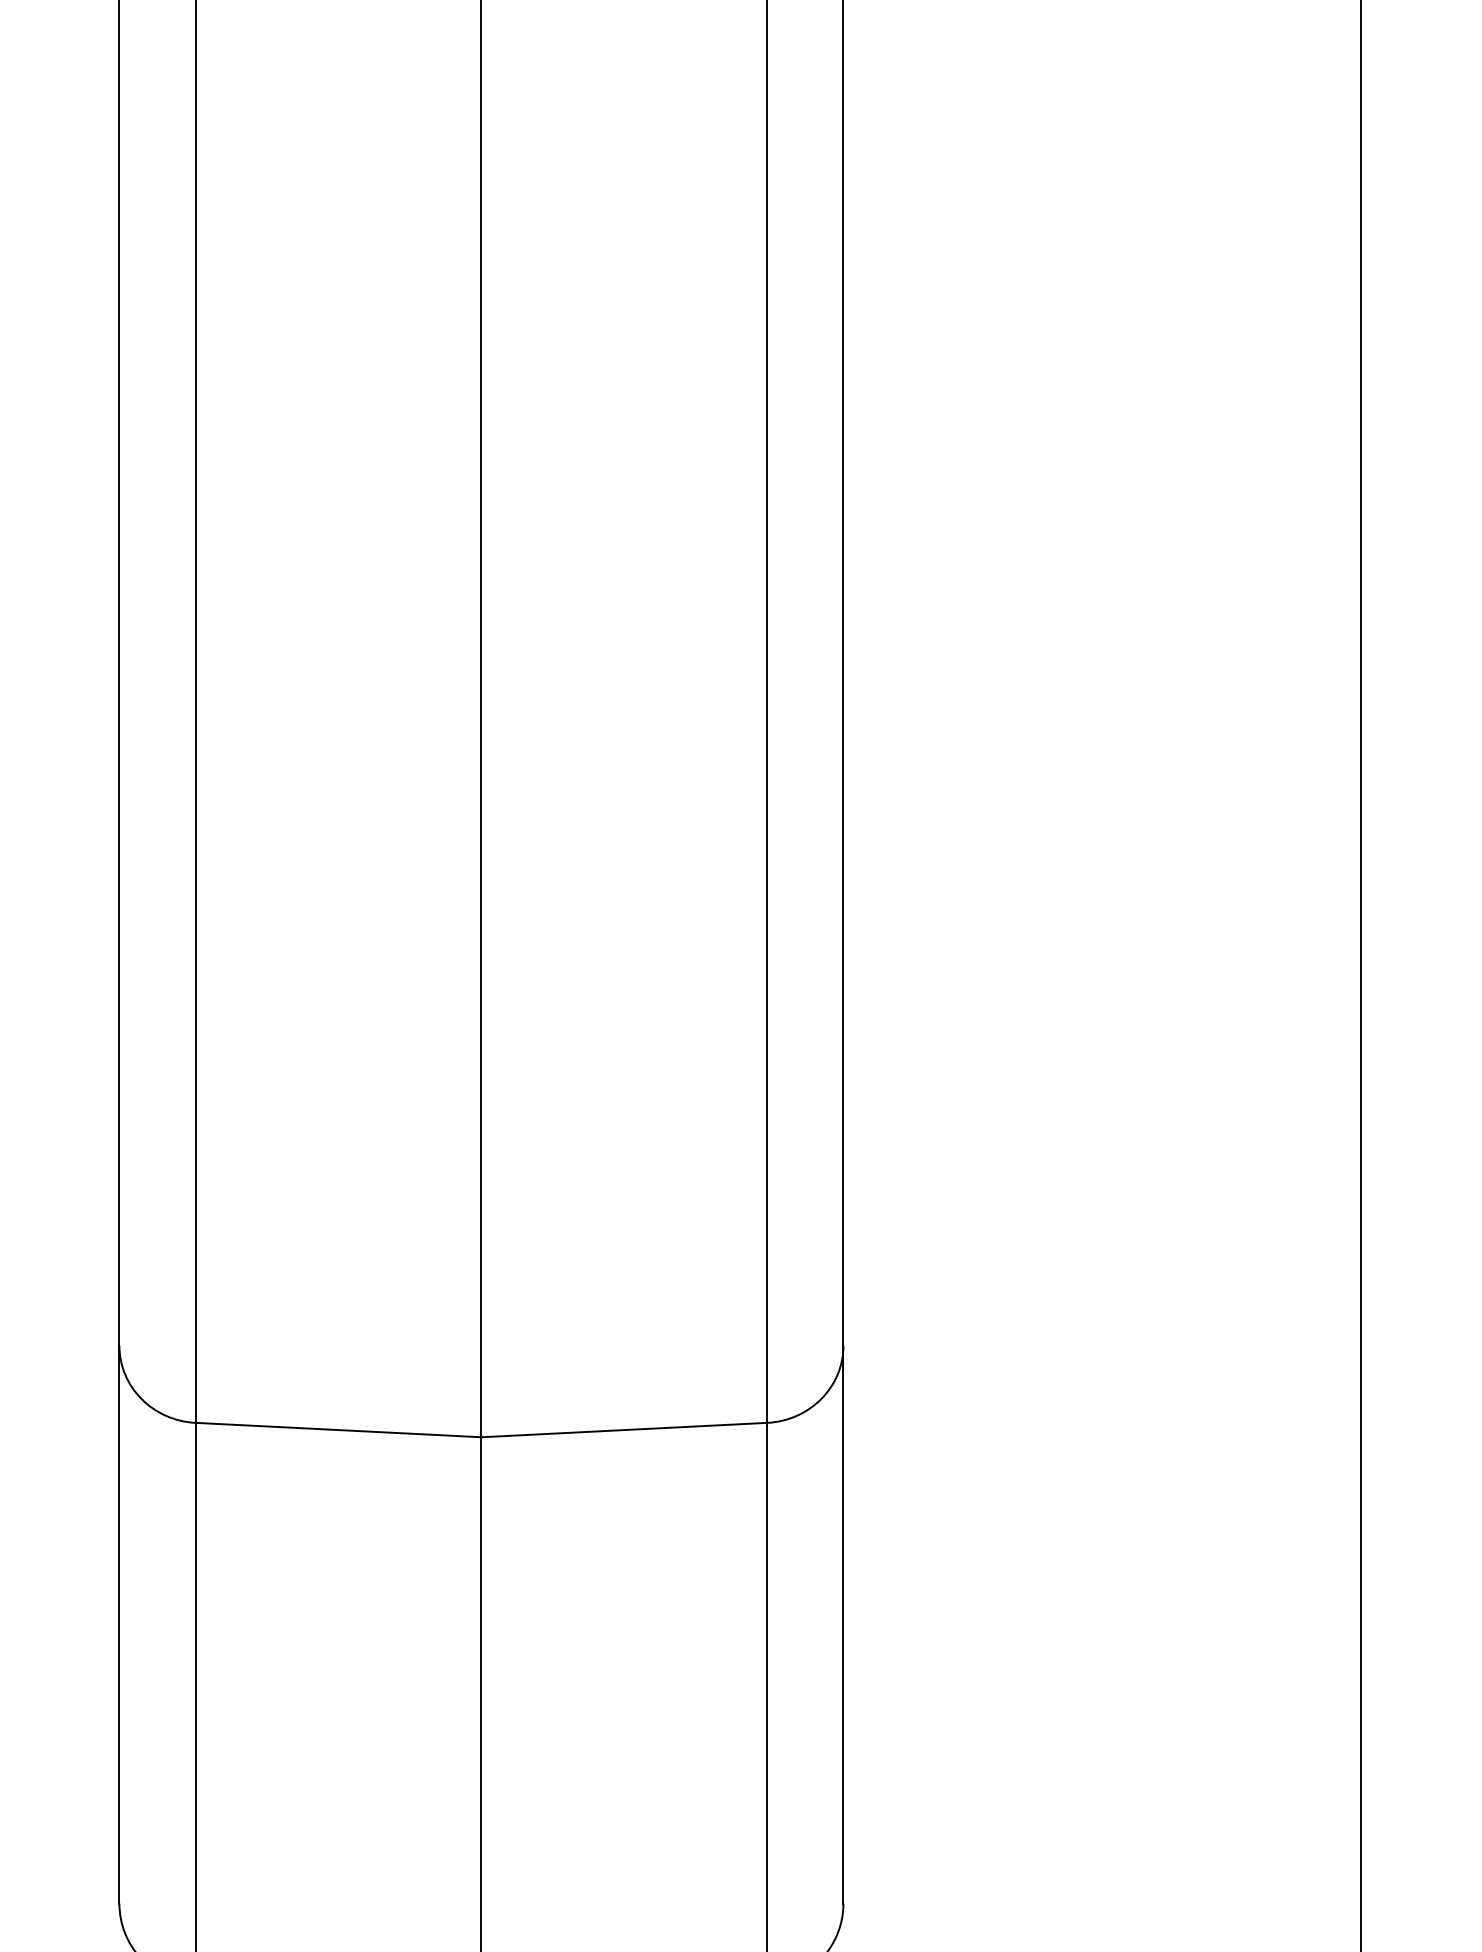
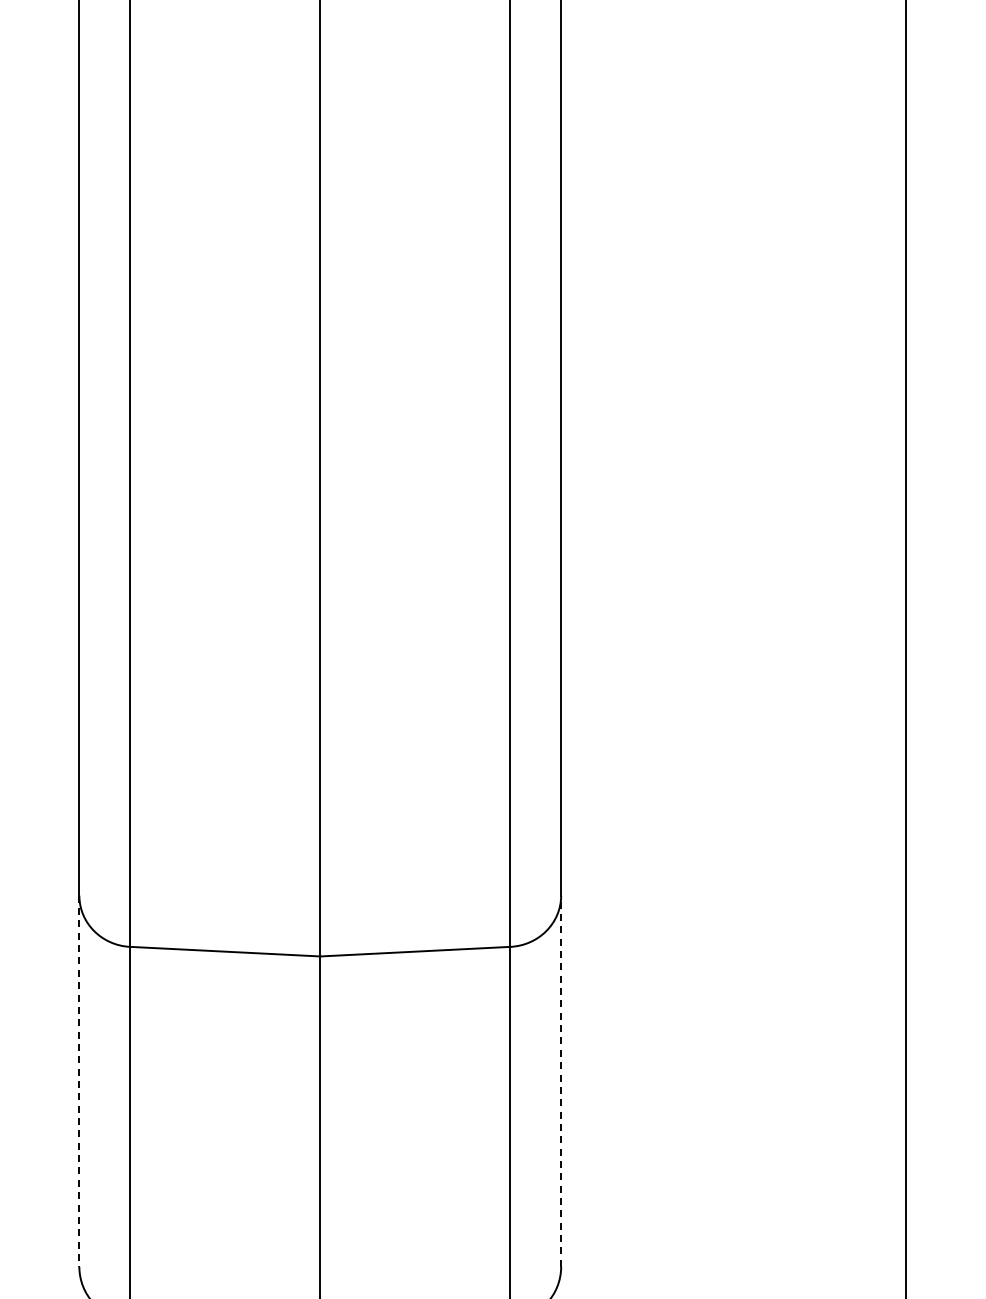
line: (119, 1625) -> (79, 1081), solid -> dashed
line: (843, 1625) -> (561, 1081), solid -> dashed

